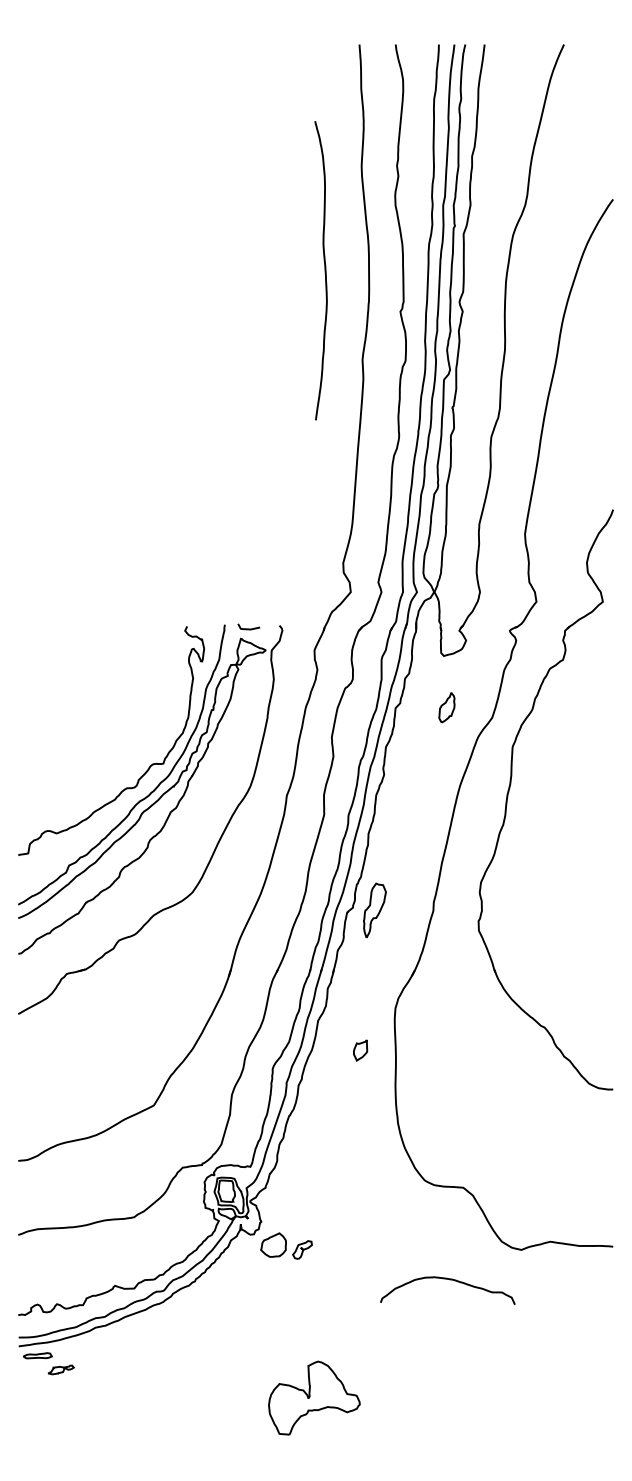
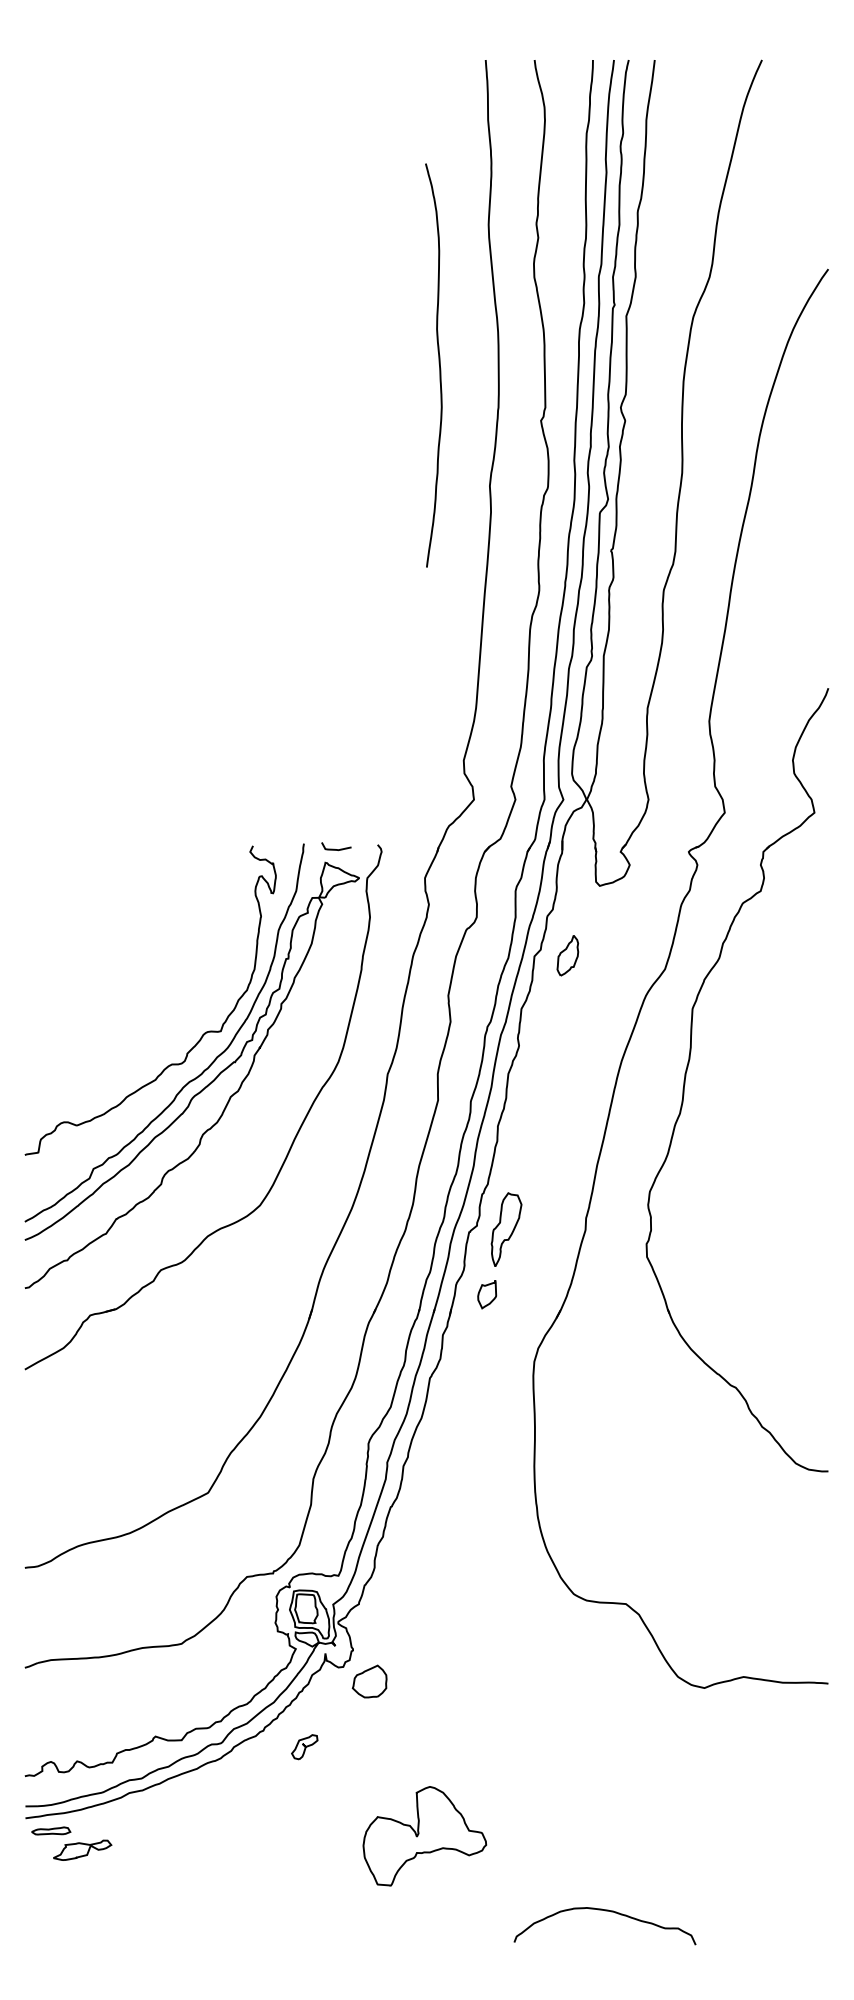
part: (446, 707) -> (567, 955), moved
part: (360, 1050) -> (487, 1294), moved
part: (302, 1250) -> (304, 1747), moved
curve: (448, 1279) -> (605, 1911), moved
part: (60, 1369) -> (82, 1849), size x1.67
part: (314, 1398) -> (424, 1836), moved

